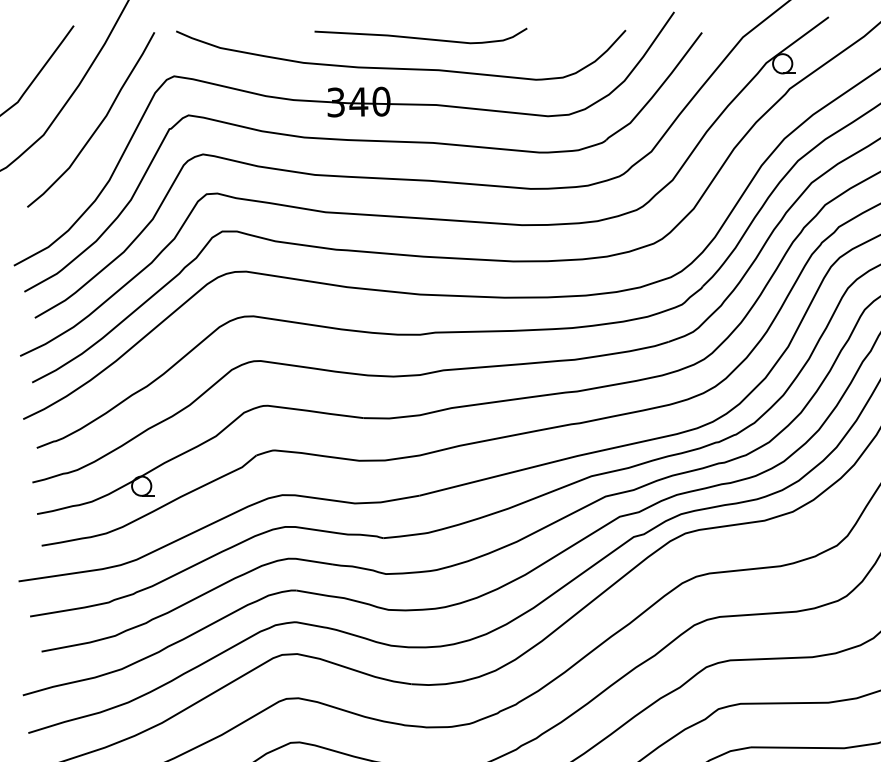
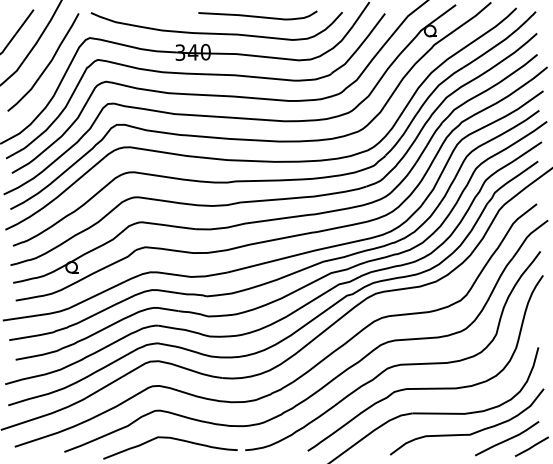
curve: (418, 36) -> (256, 15), moved

